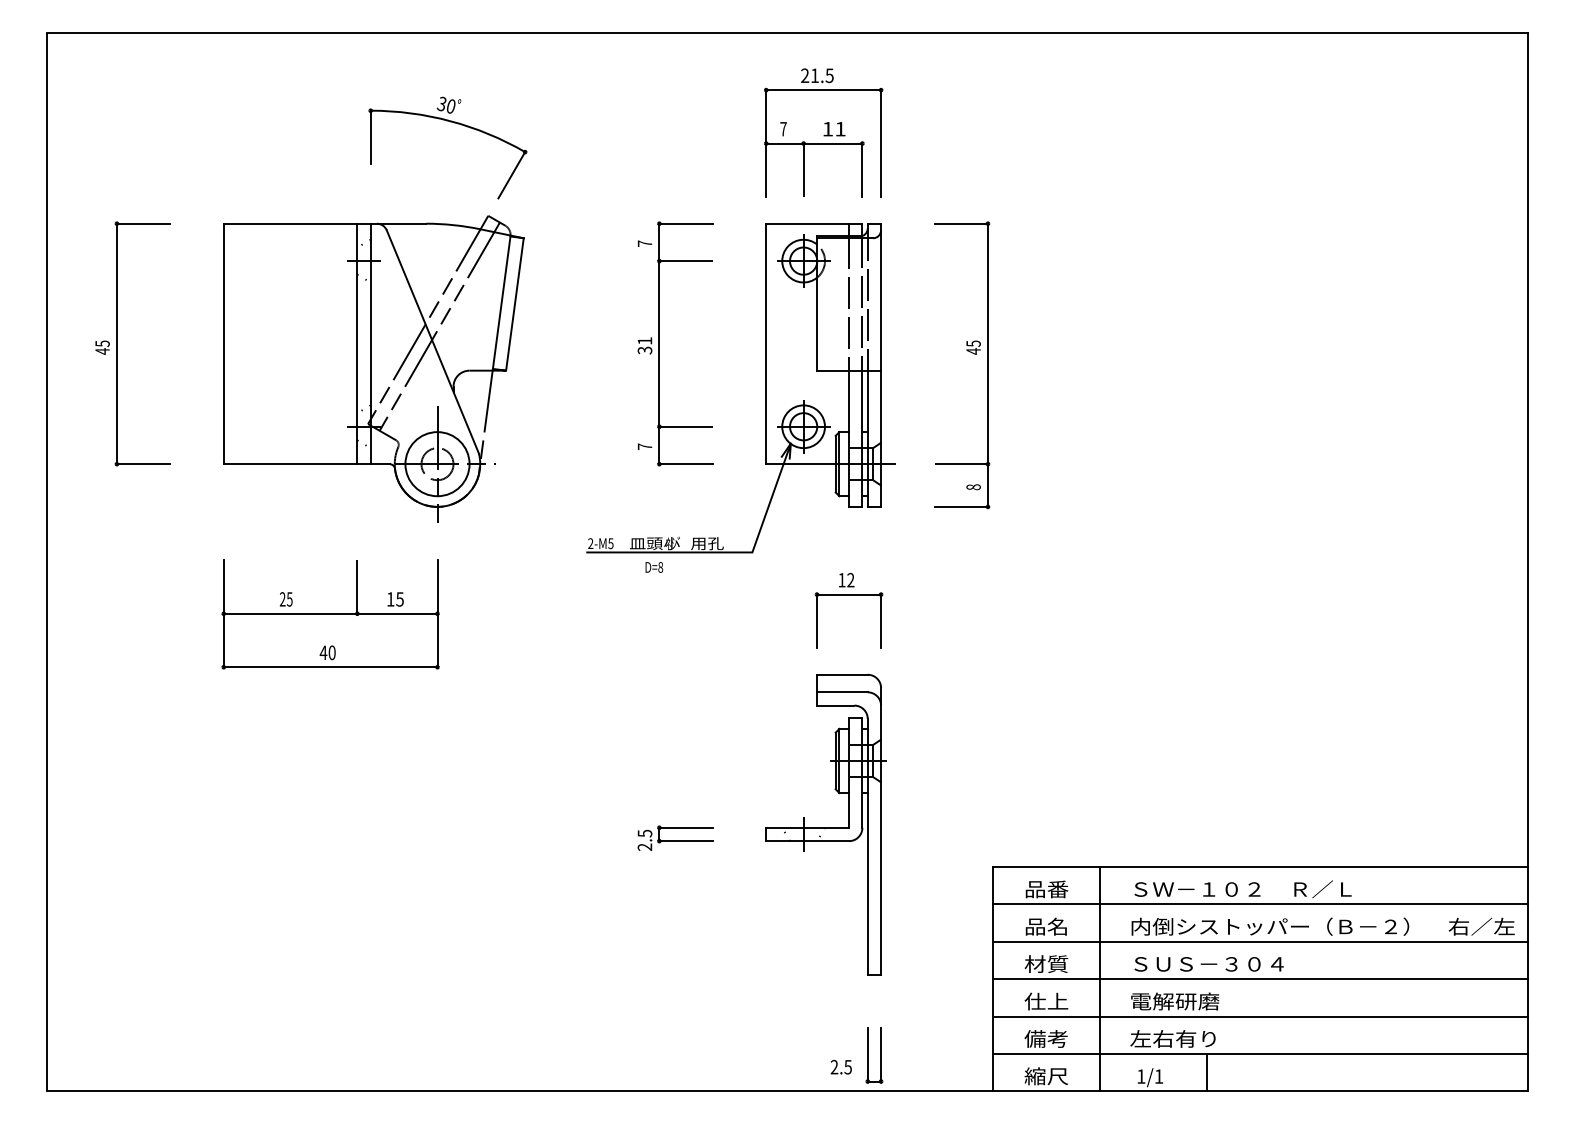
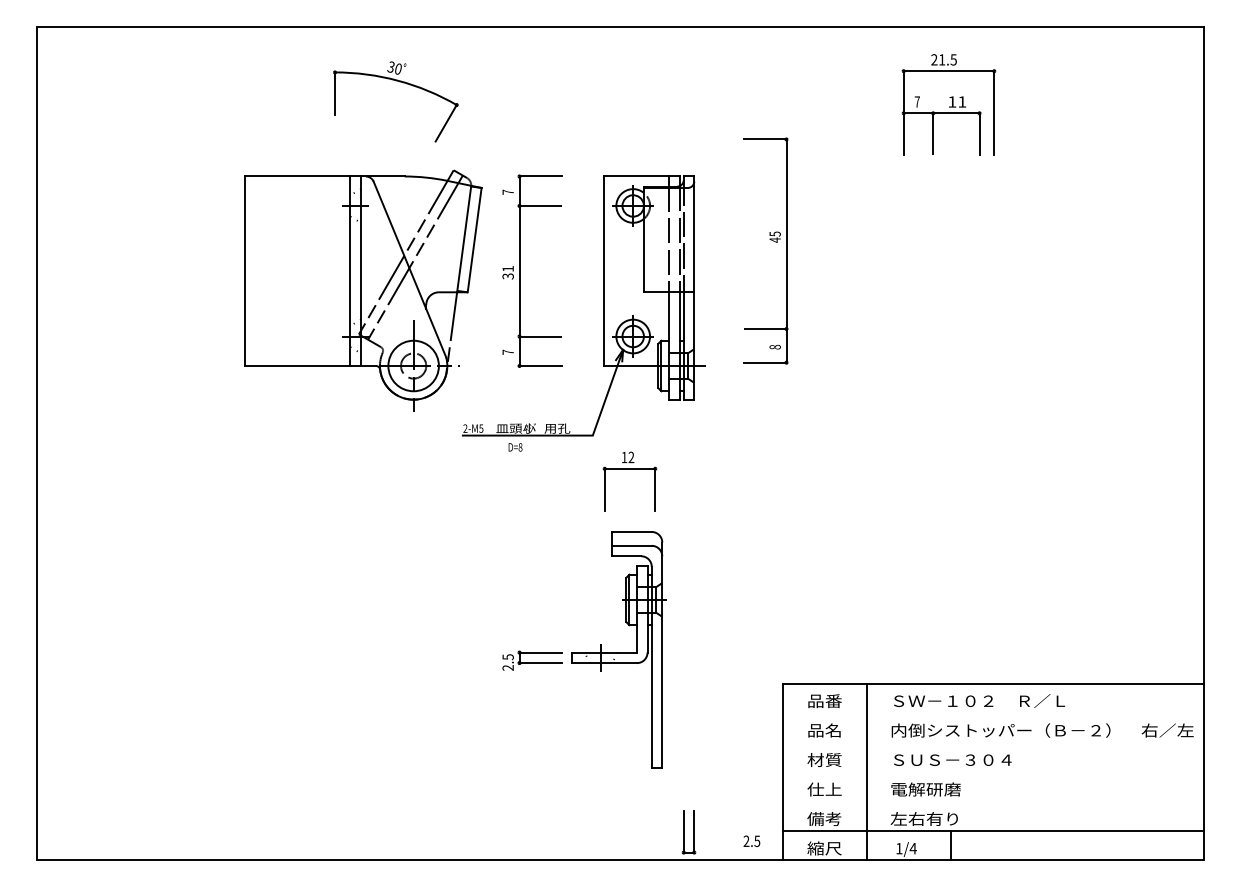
part: (452, 123) -> (399, 82), moved
part: (823, 132) -> (948, 104), moved
part: (117, 342) -> (92, 270), removed
part: (968, 351) -> (771, 240), moved
part: (373, 368) -> (363, 290), moved
part: (848, 595) -> (629, 469), moved
part: (330, 614) -> (260, 484), removed
part: (825, 823) -> (618, 649), moved
line: (1259, 905) -> (992, 713), removed
line: (1259, 941) -> (992, 742), removed
line: (1259, 978) -> (992, 771), removed
line: (1259, 1016) -> (992, 801), removed
text: (840, 1066) -> (751, 840), moved
text: (1157, 1076) -> (912, 848), 1/1 -> 1/4

